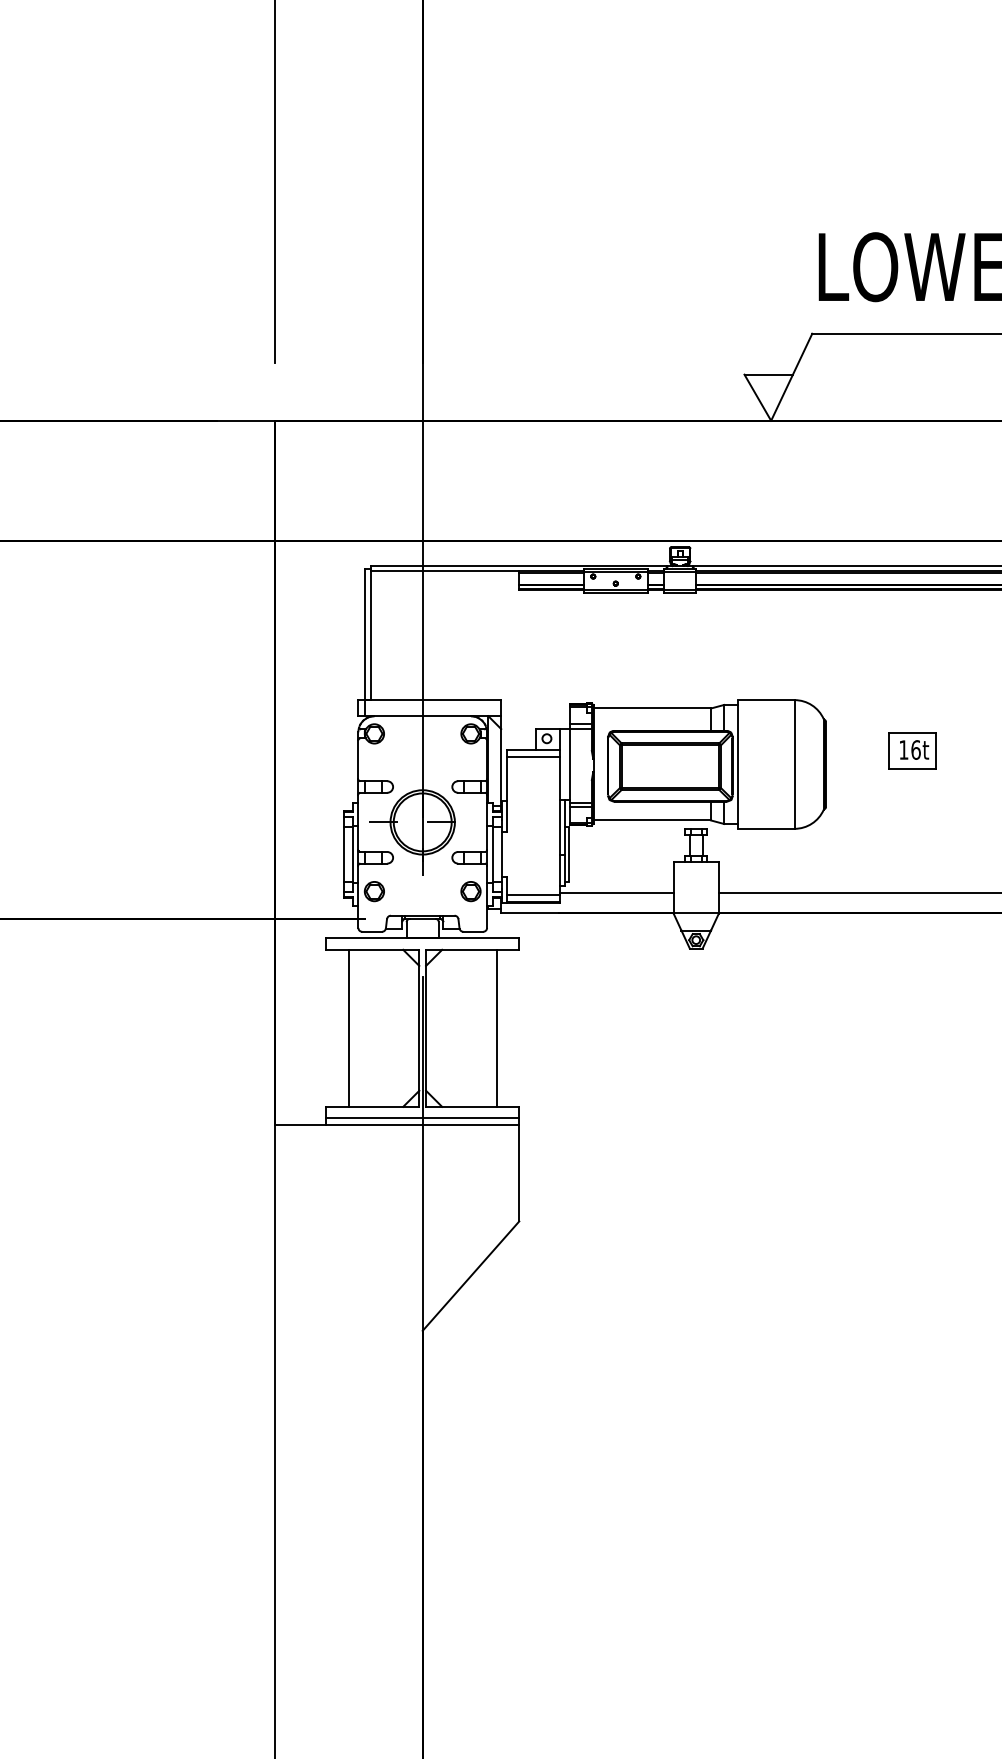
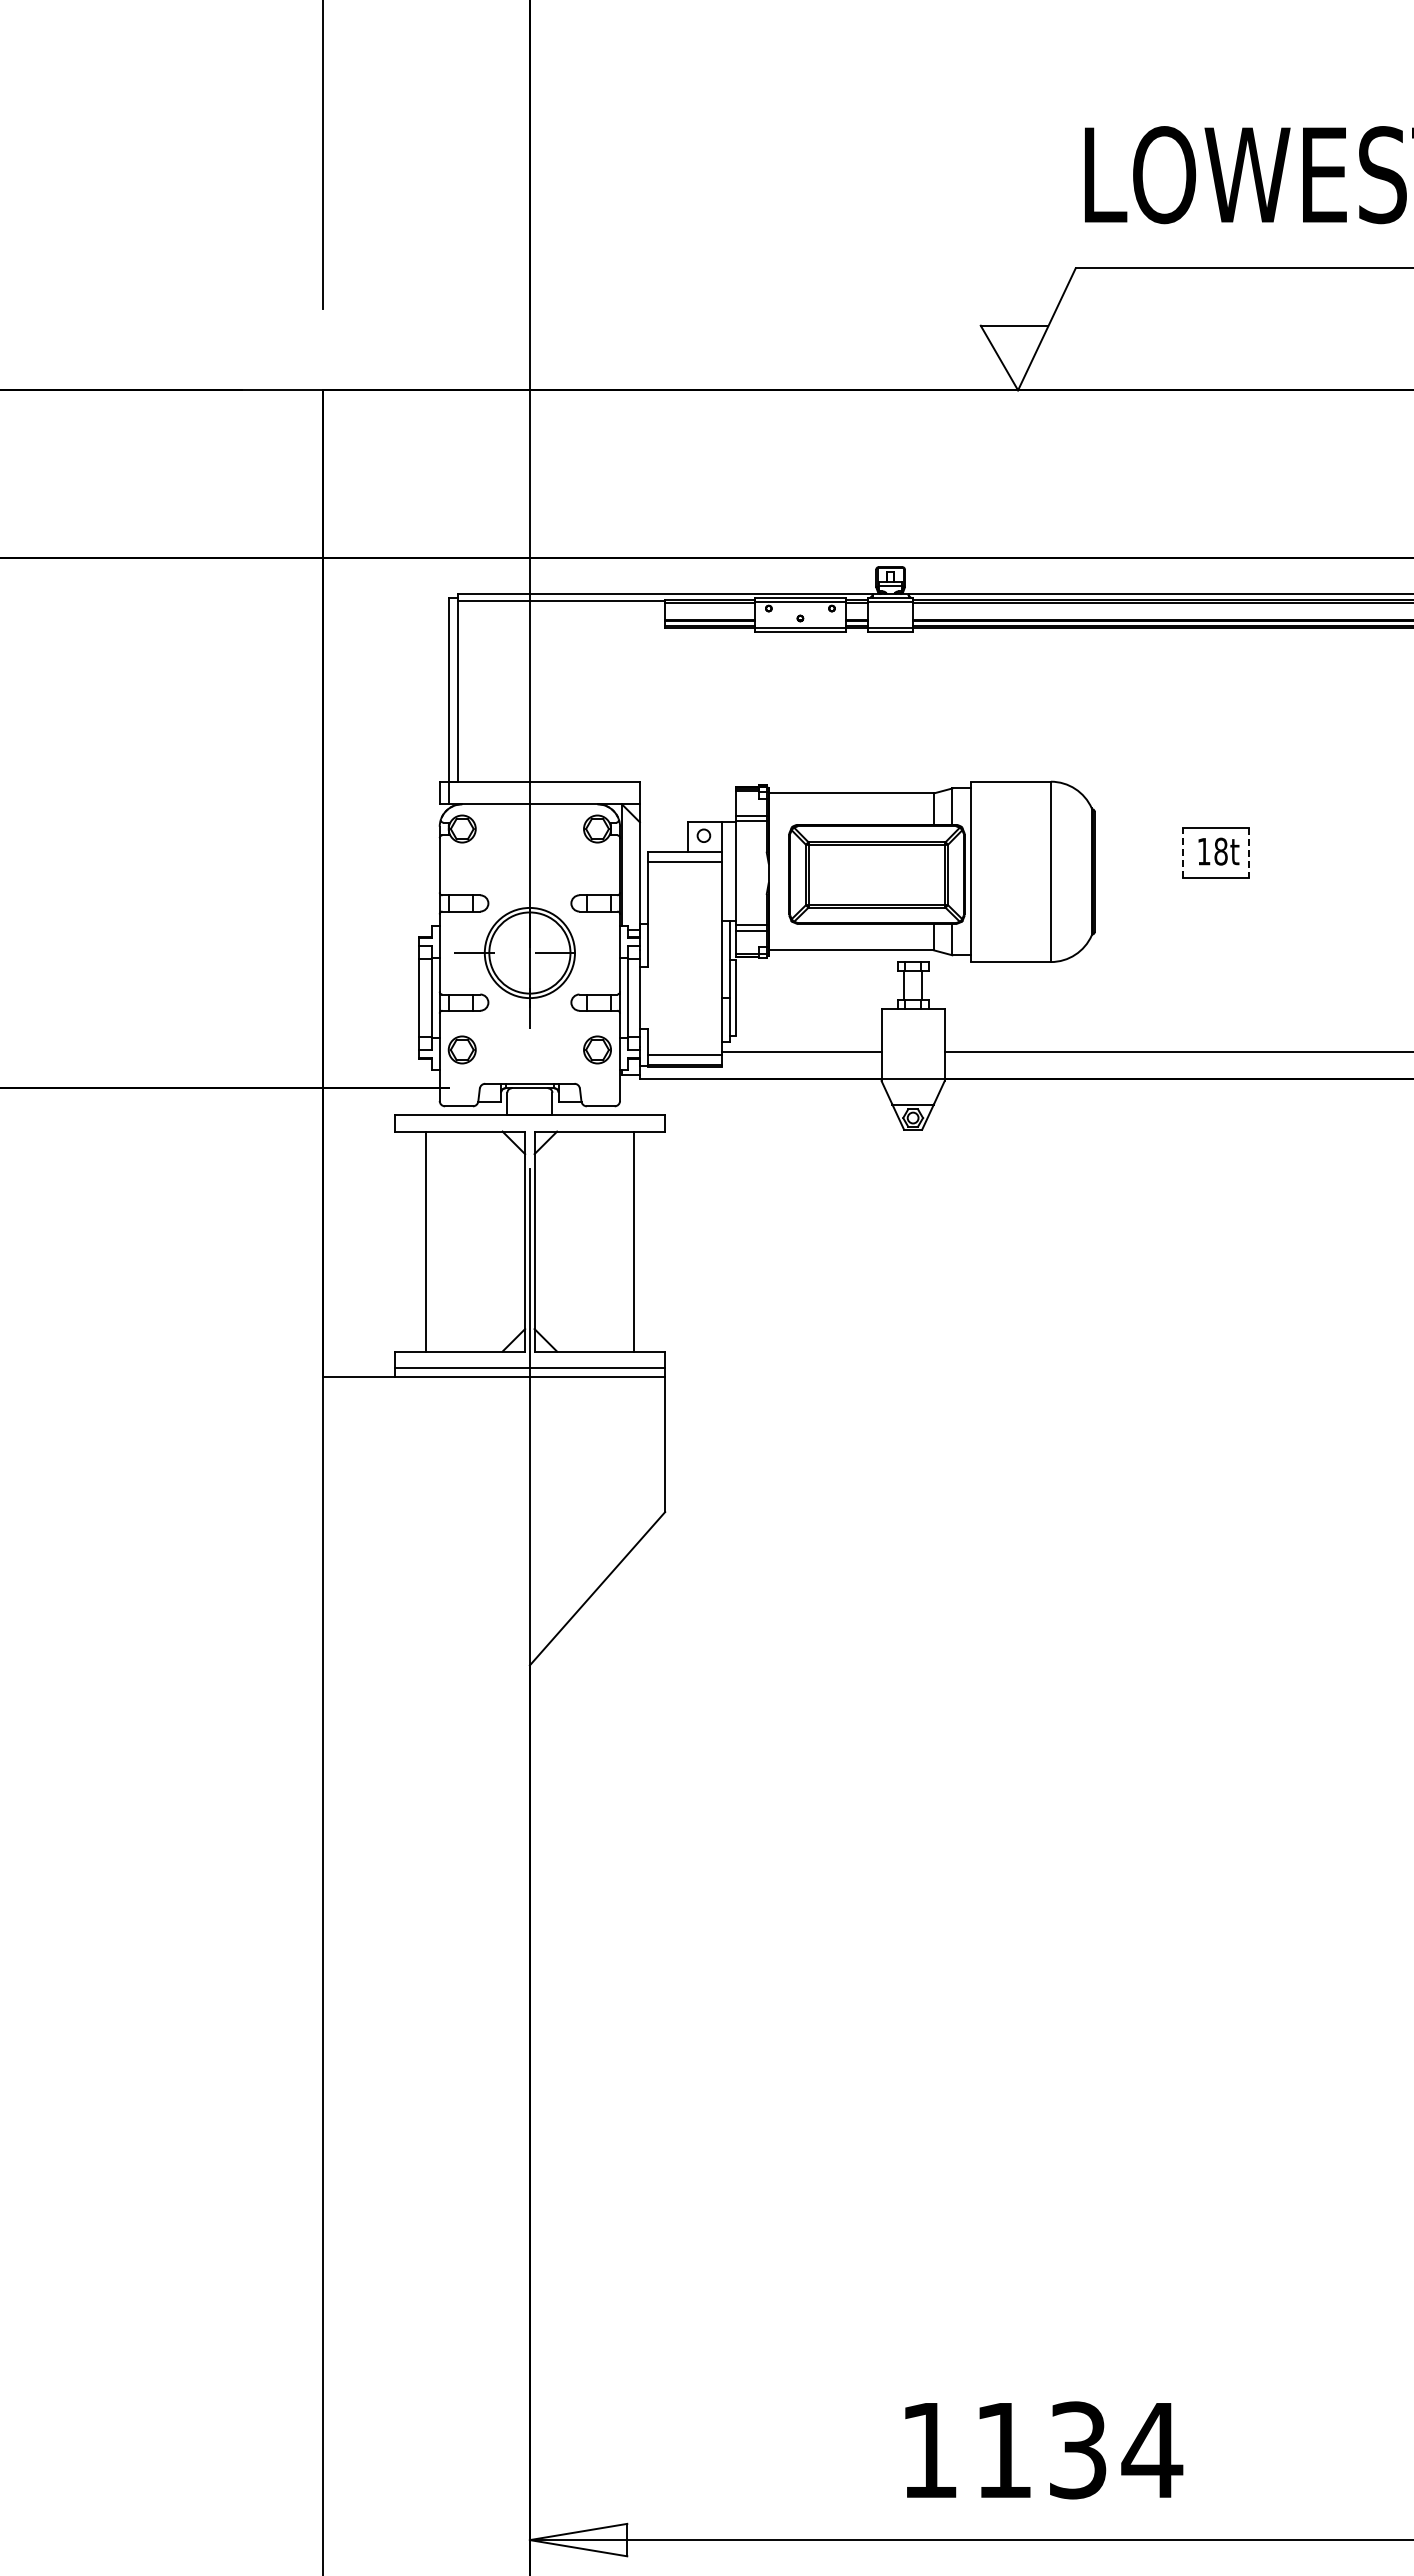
text: (915, 749) -> (1220, 851), 16t -> 18t
line: (889, 750) -> (1183, 852), solid -> dashed
line: (936, 751) -> (1249, 853), solid -> dashed

